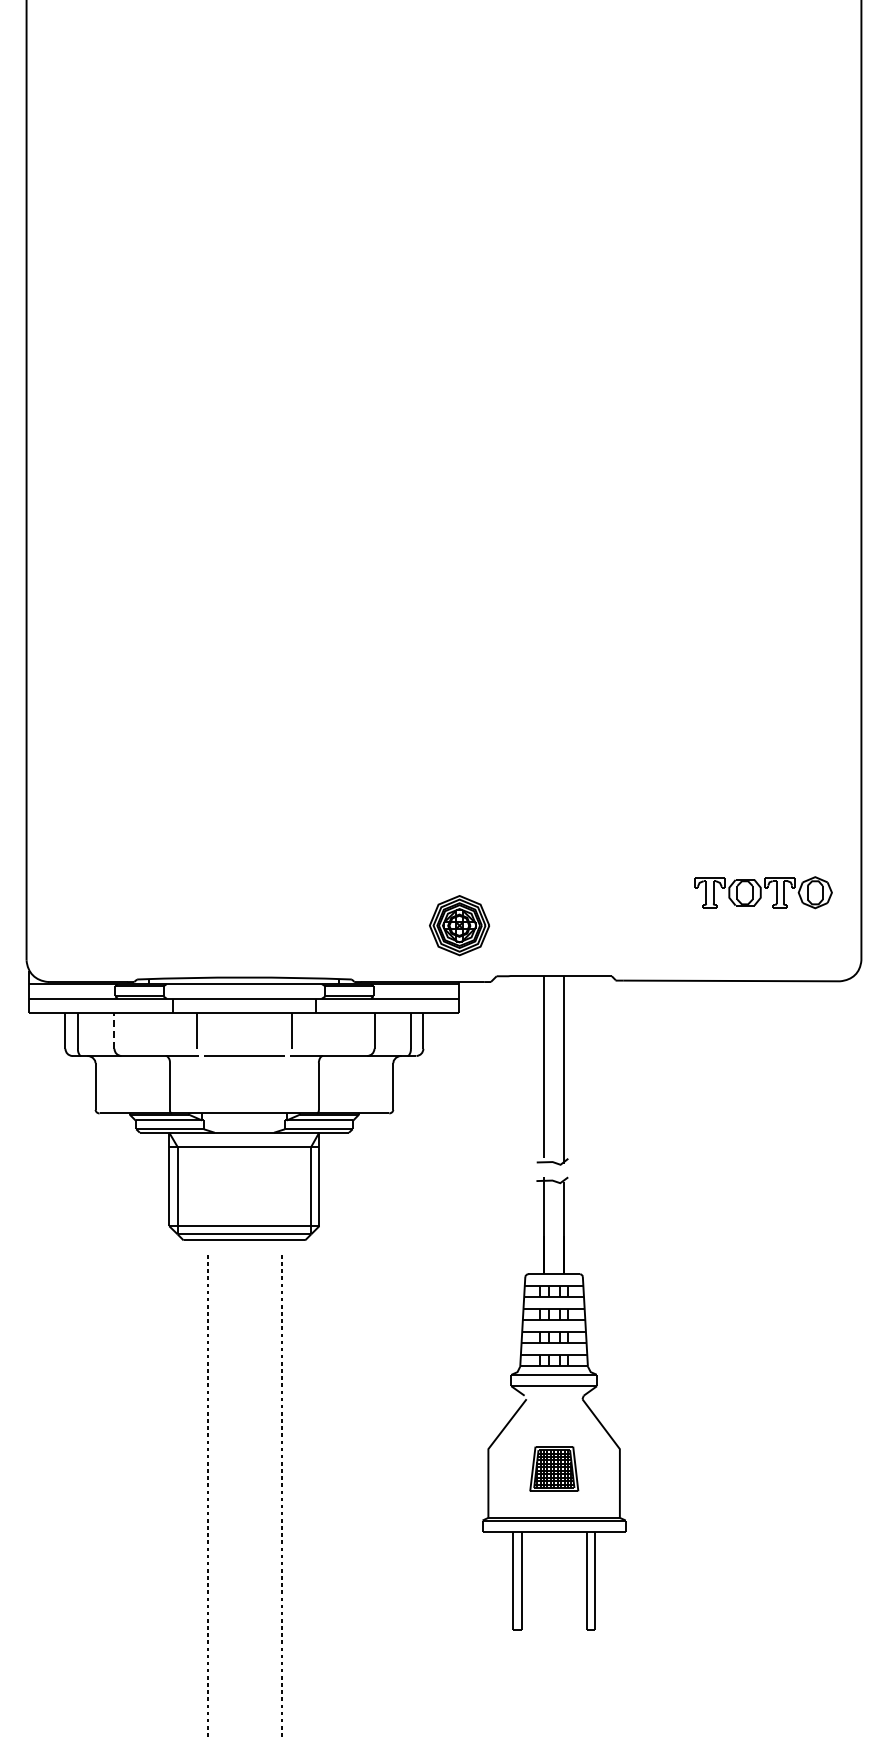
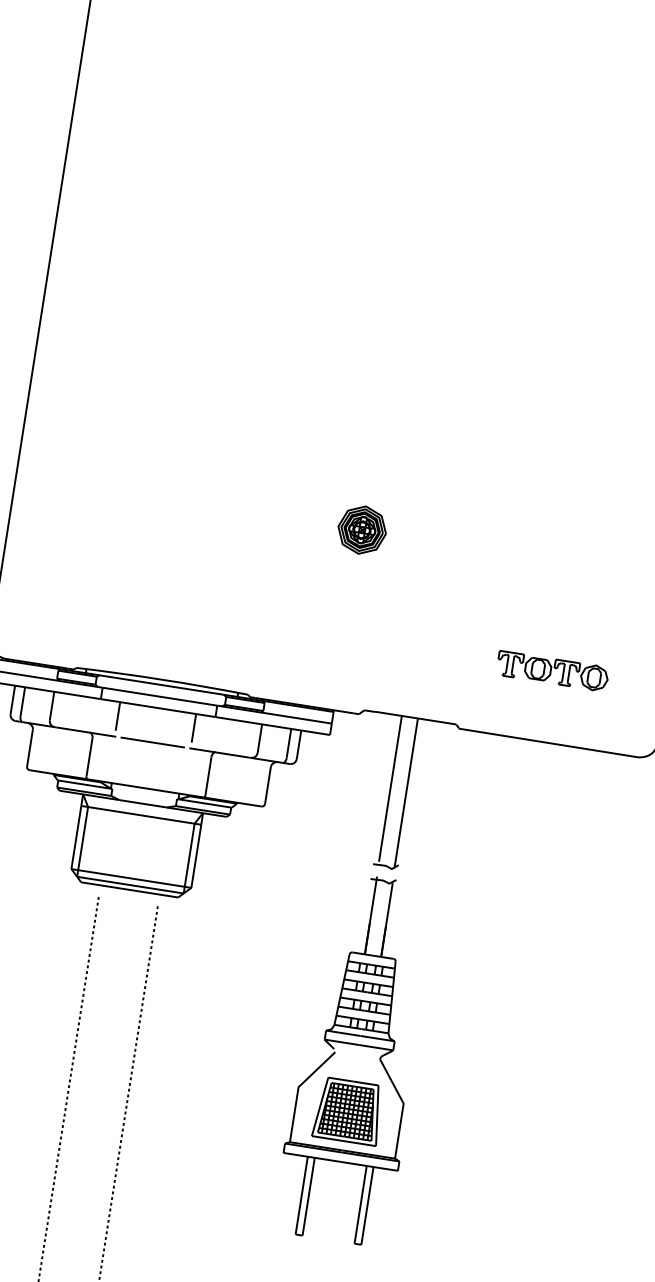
part: (763, 892) -> (552, 671), moved
part: (459, 925) -> (362, 530), moved
line: (114, 1030) -> (52, 705), dashed -> solid
part: (554, 1468) -> (348, 1110), size x1.67

